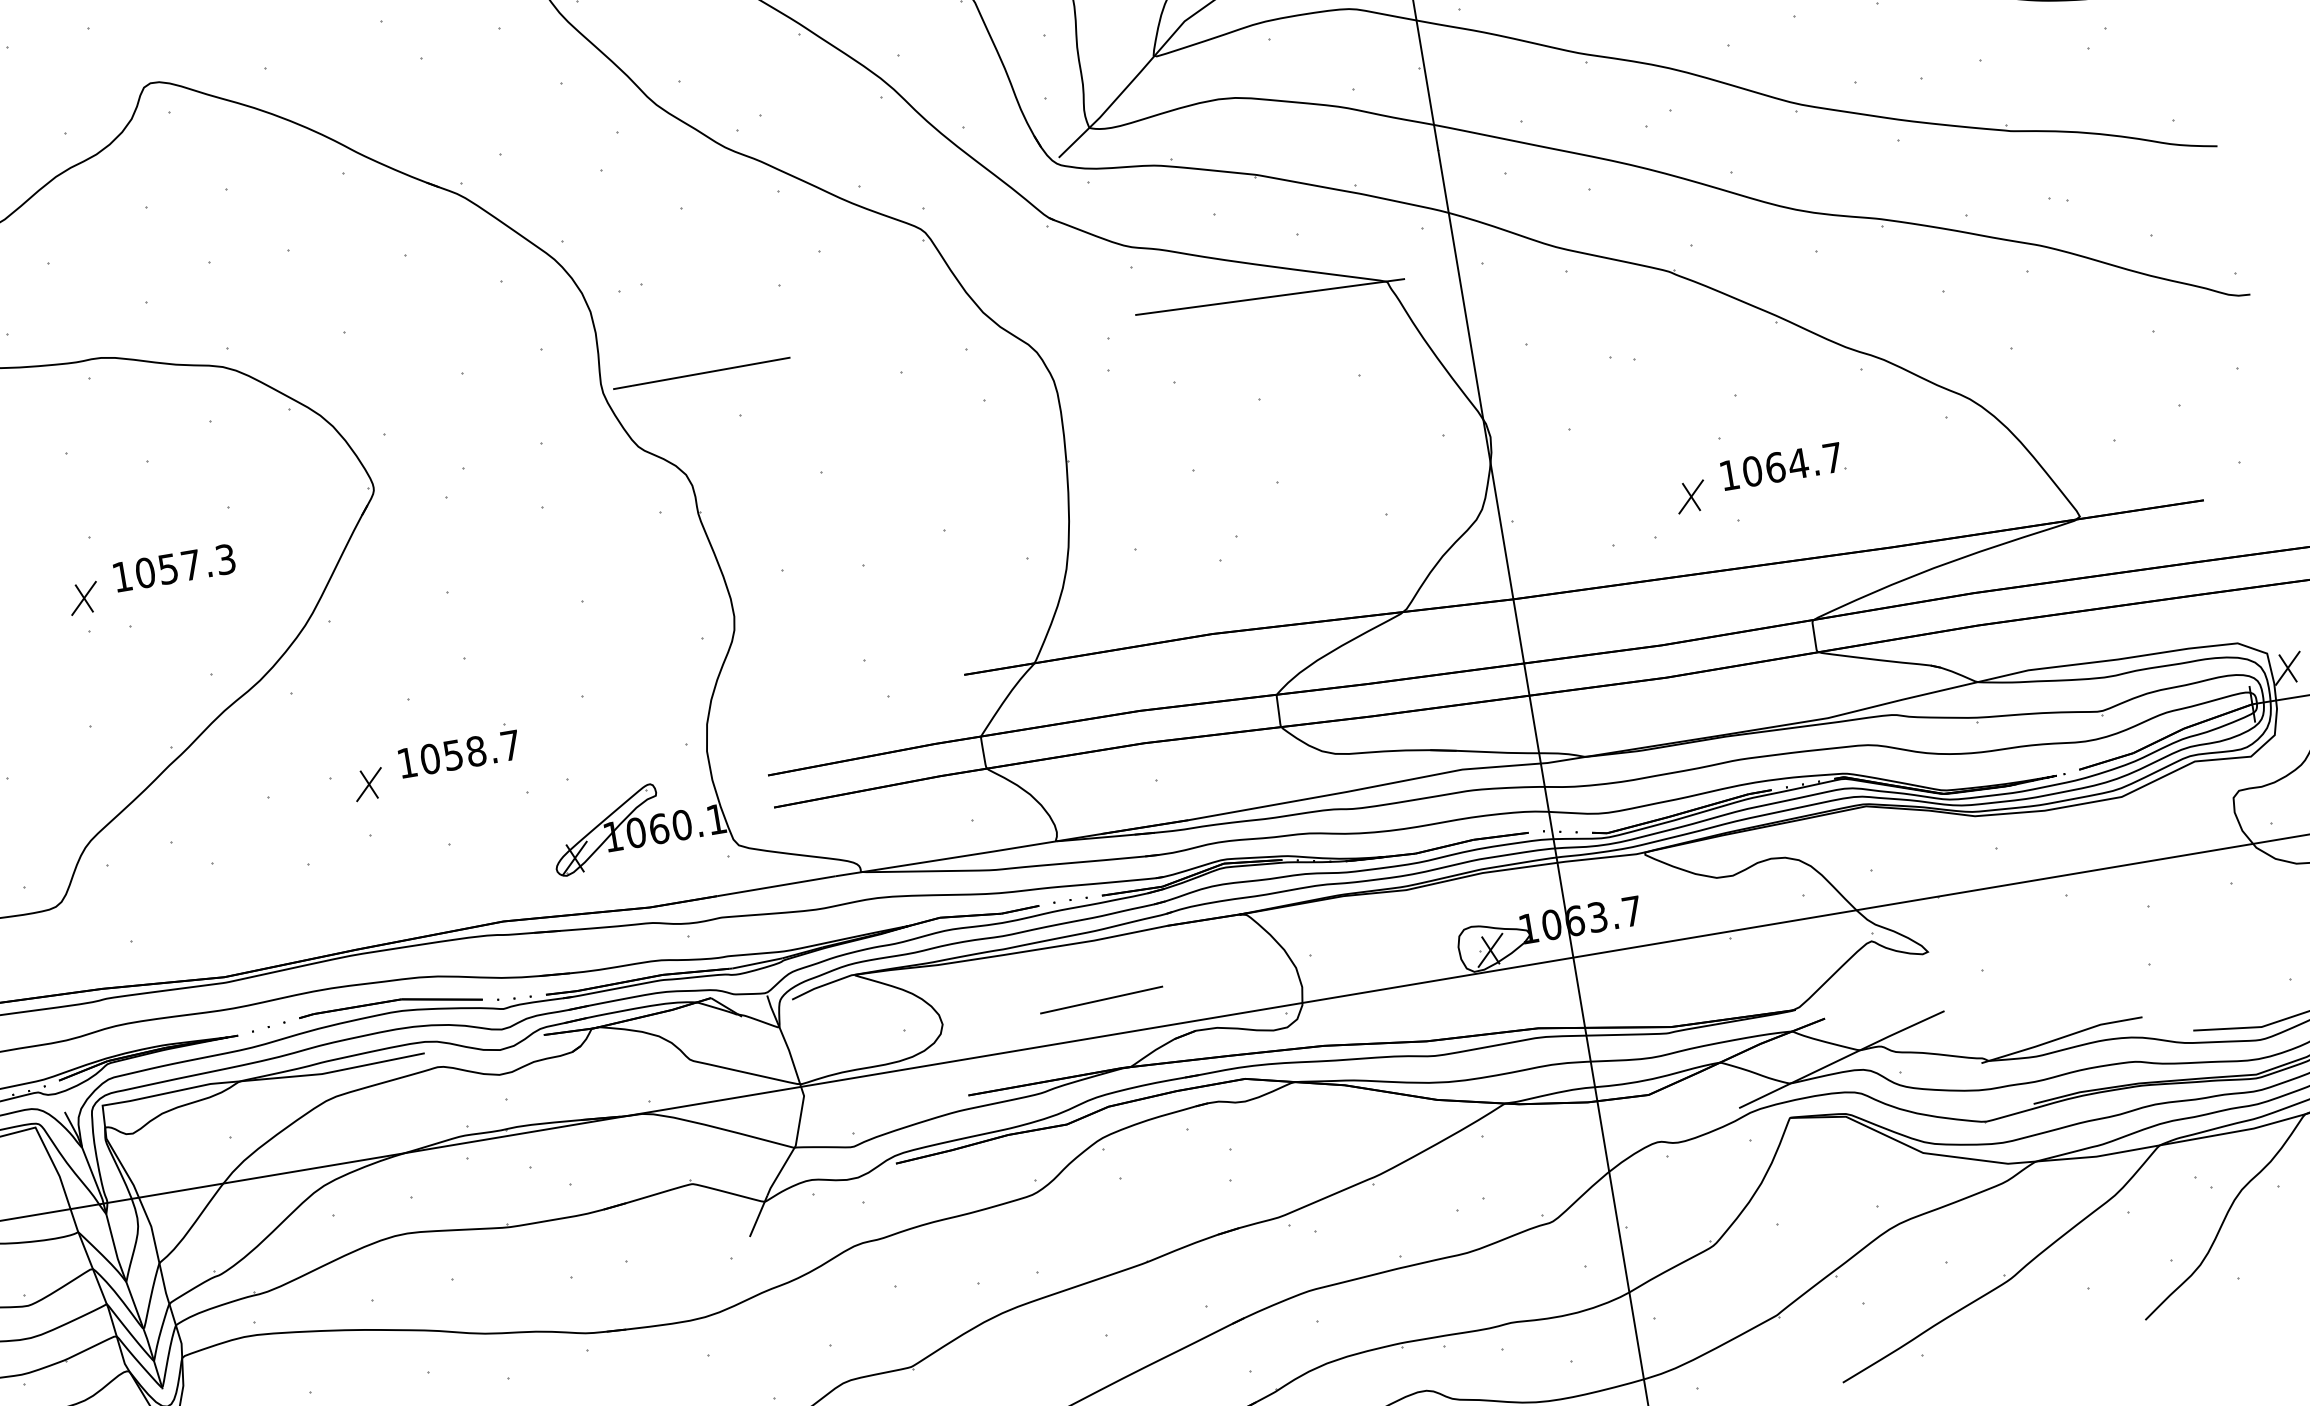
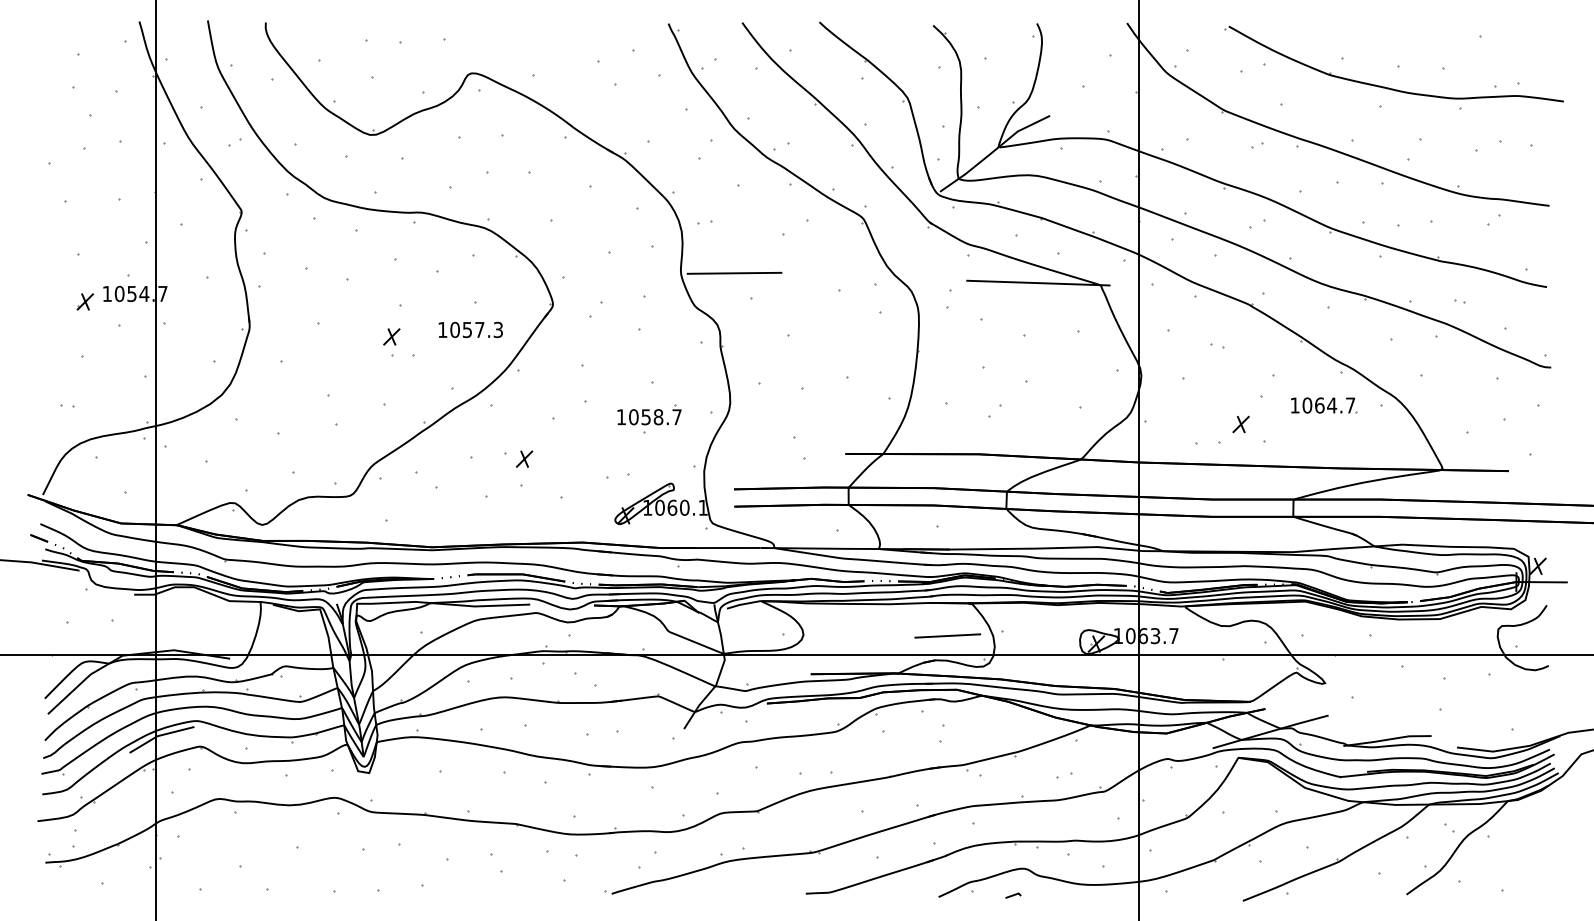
part: (1784, 466) -> (1324, 405), moved
text: (173, 567) -> (470, 329), moved
part: (458, 749) -> (649, 414), moved
line: (1100, 999) -> (947, 635), moved

